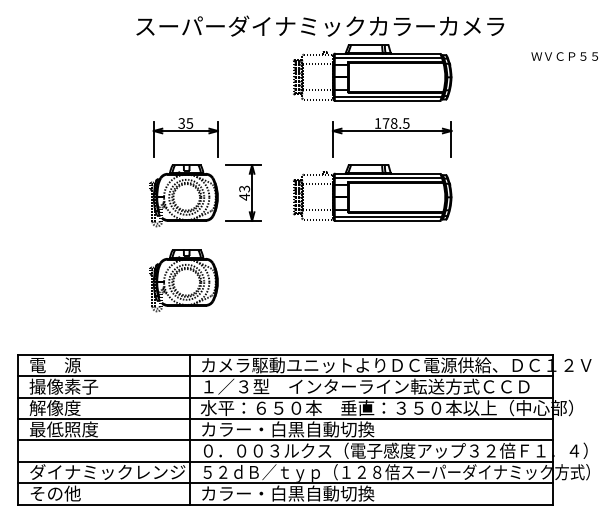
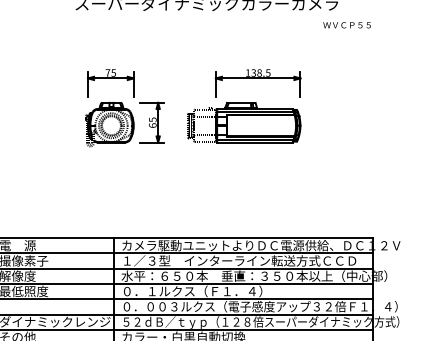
text: (564, 56) -> (346, 25), moved
part: (372, 72) -> (244, 36), removed
text: (181, 123) -> (107, 73), 35 -> 75
text: (385, 123) -> (253, 73), 178.5 -> 138.5
text: (244, 192) -> (152, 122), 43 -> 65
part: (183, 280) -> (109, 185), removed
text: (299, 429) -> (192, 291), カラー・白黒自動切換 -> ０．１ルクス（Ｆ１．４）

